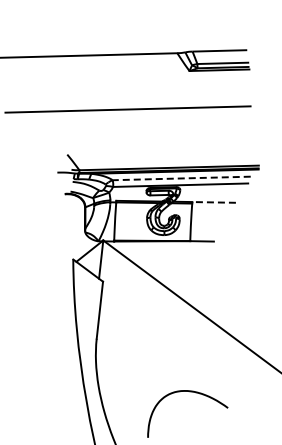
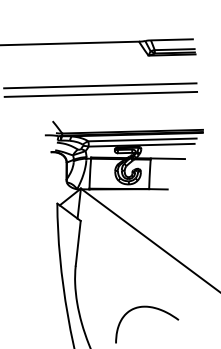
line: (128, 120) -> (100, 94), added
line: (181, 178) -> (142, 139), dashed -> solid
line: (214, 202) -> (168, 158), dashed -> solid

